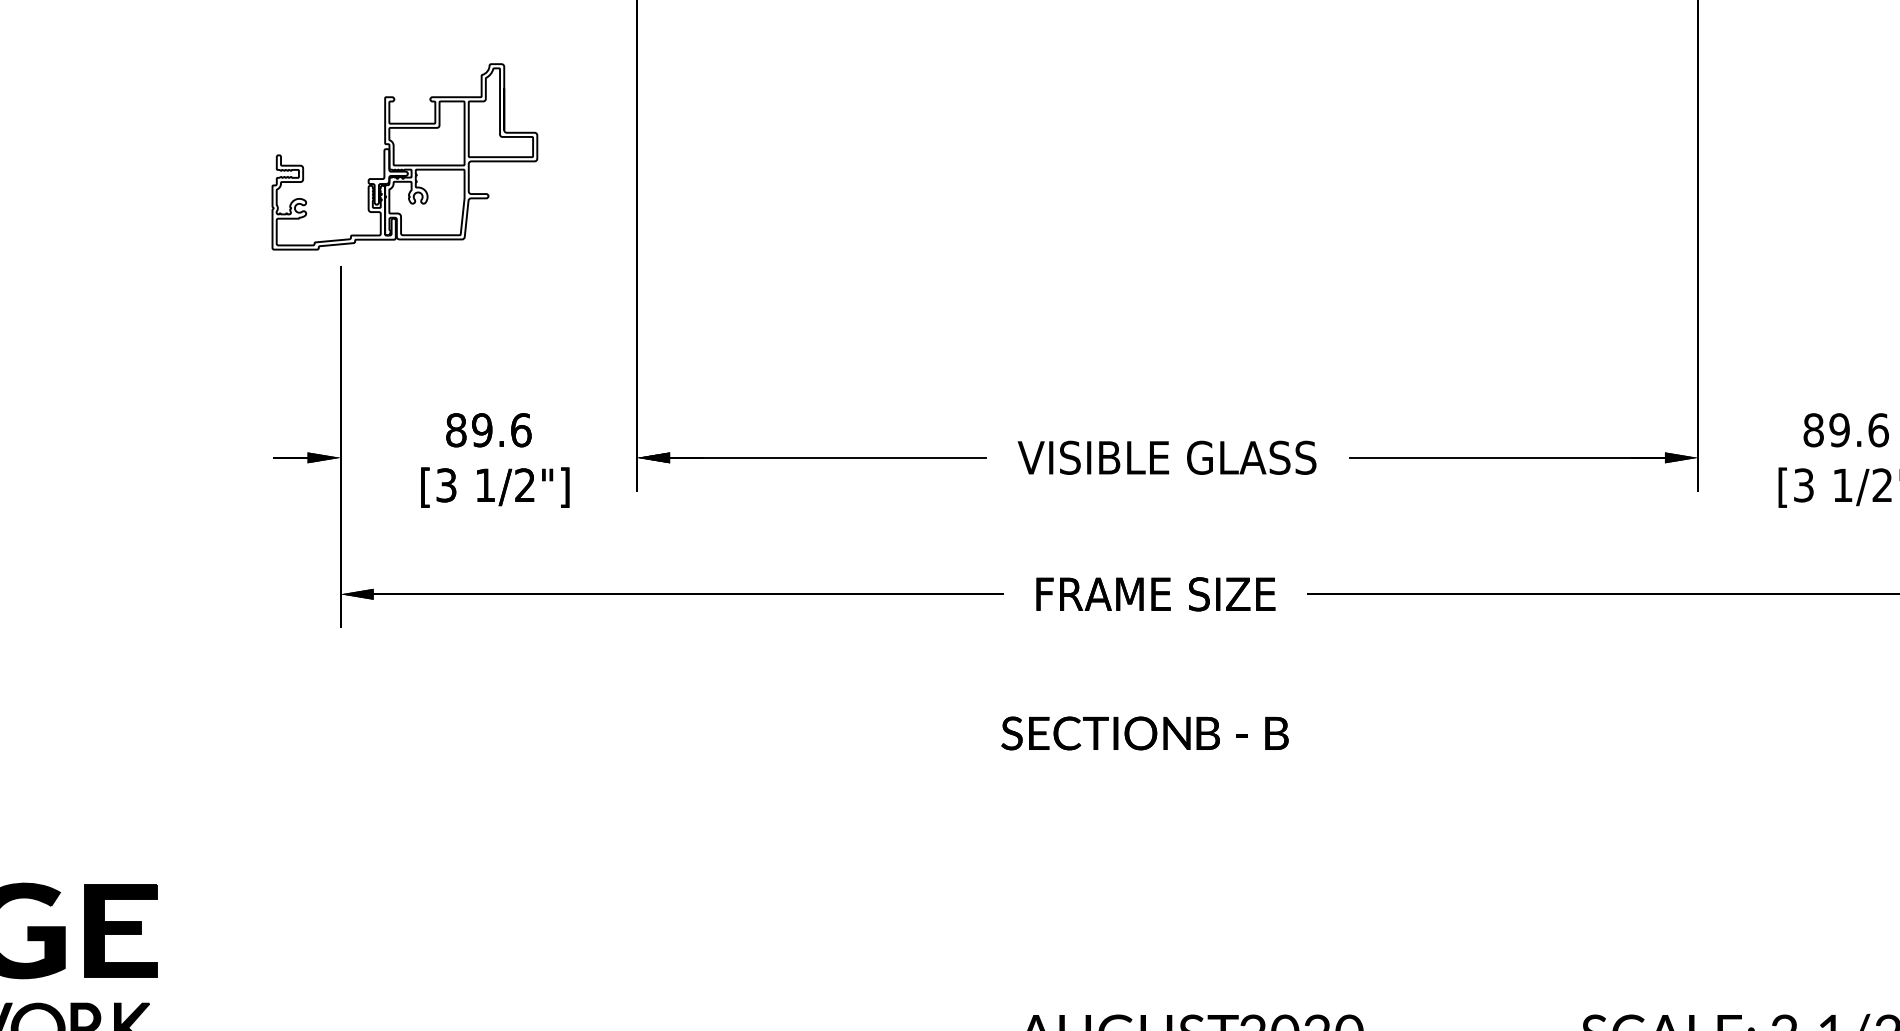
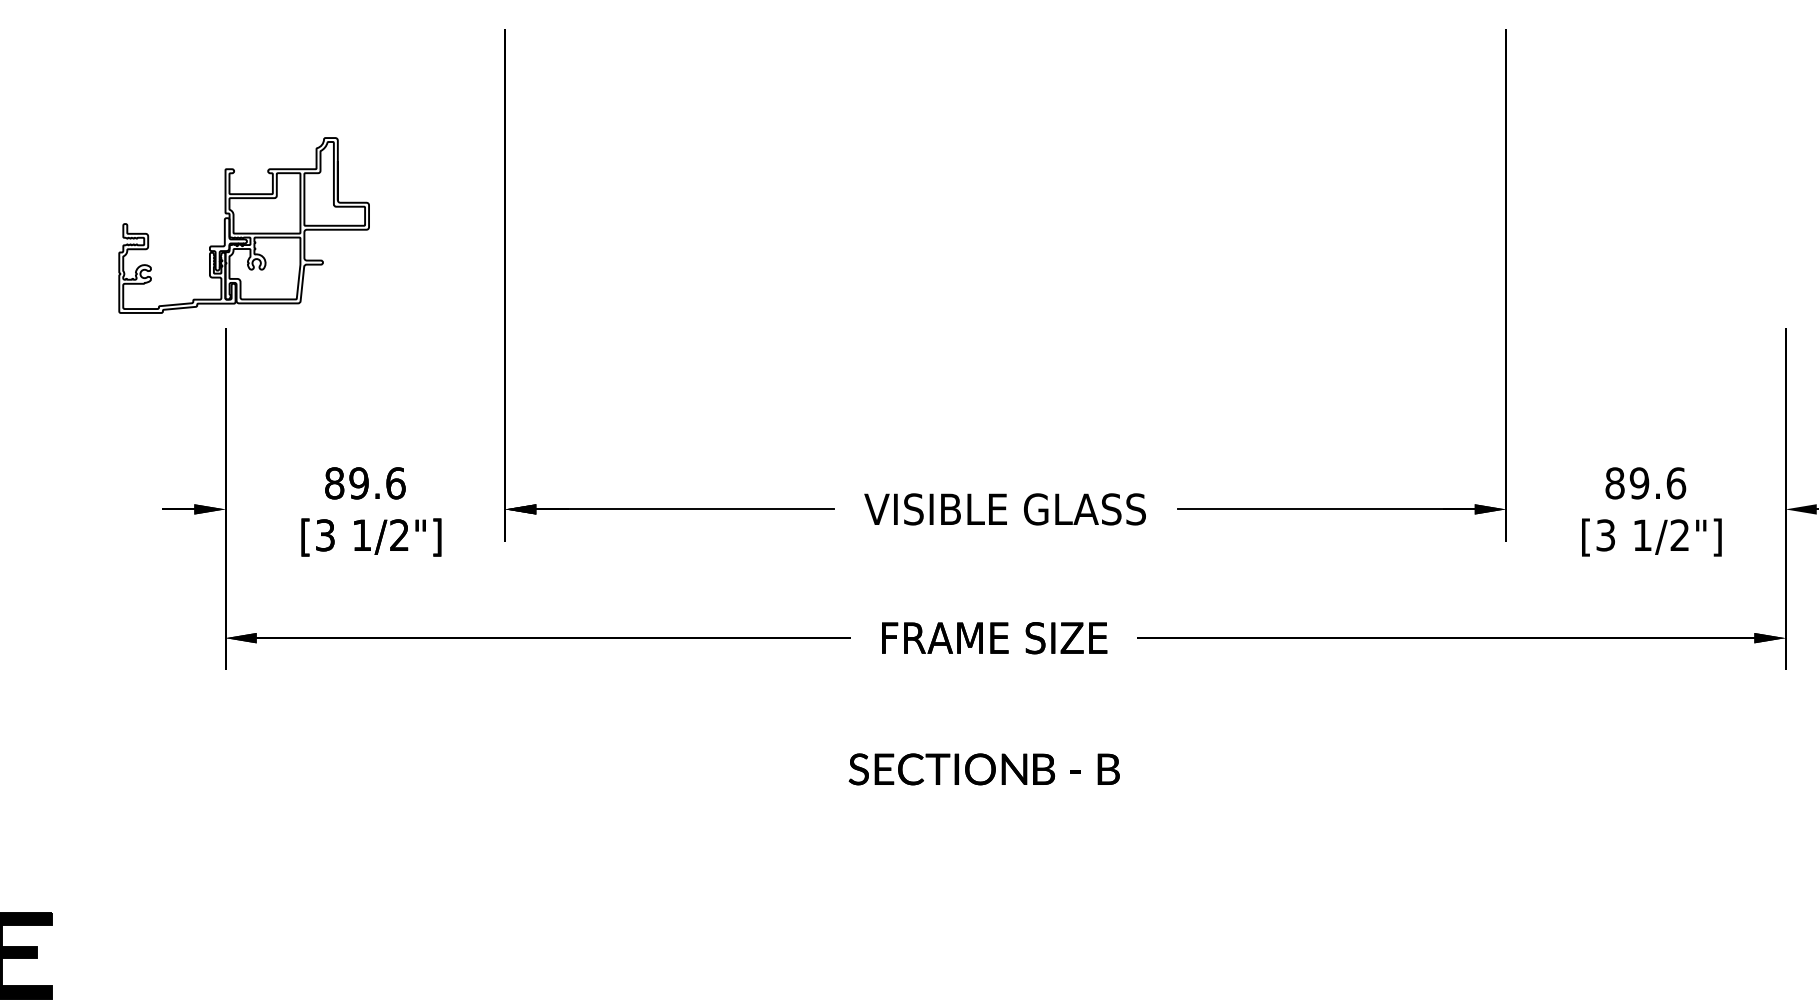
part: (404, 156) -> (243, 225), moved

